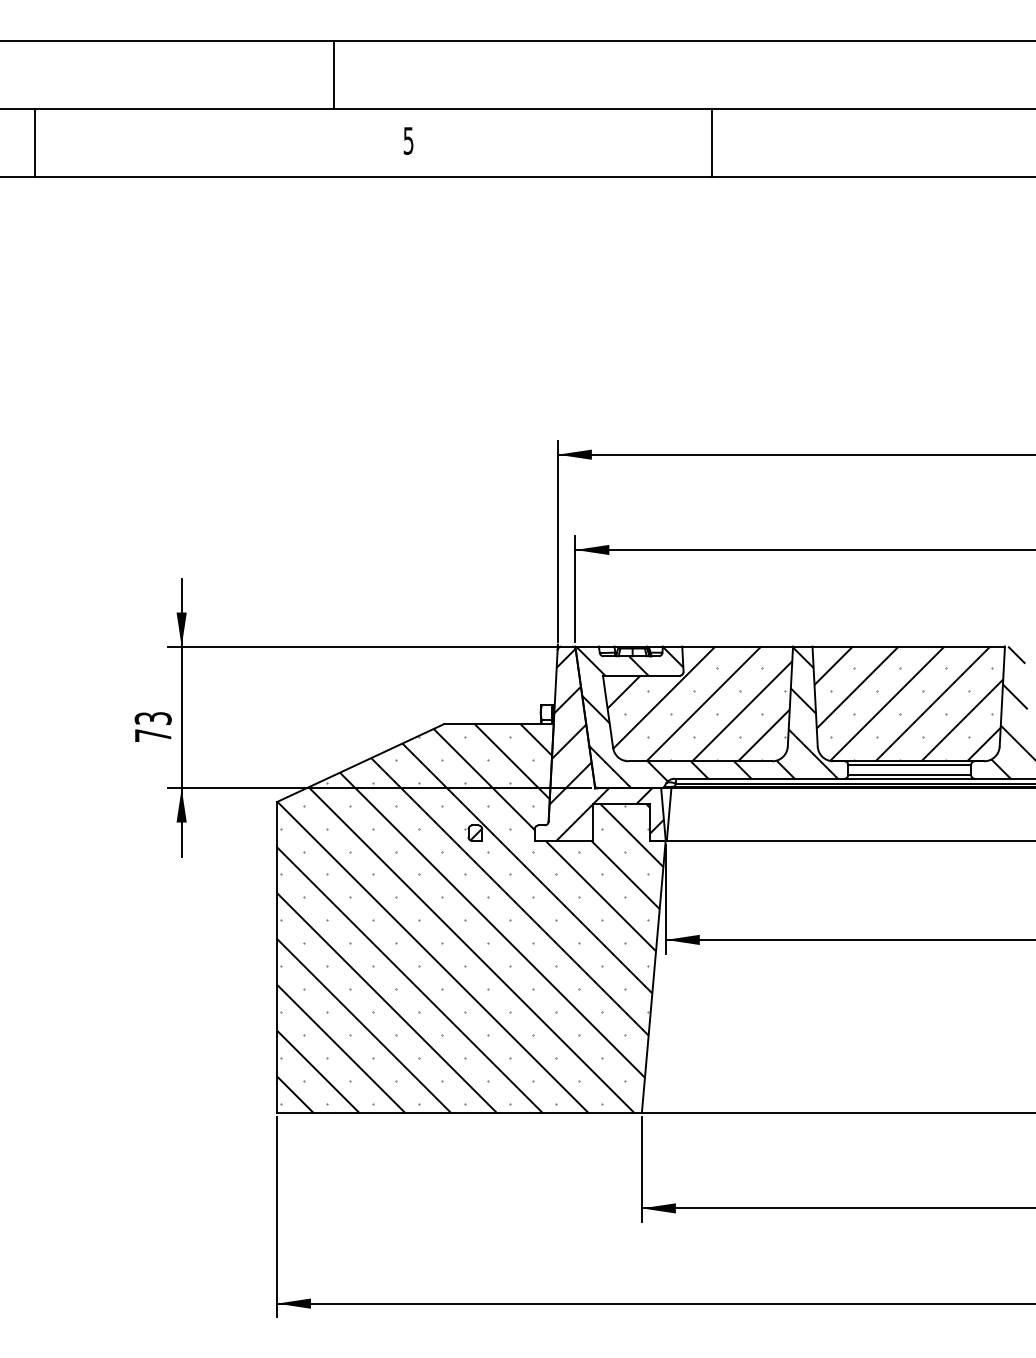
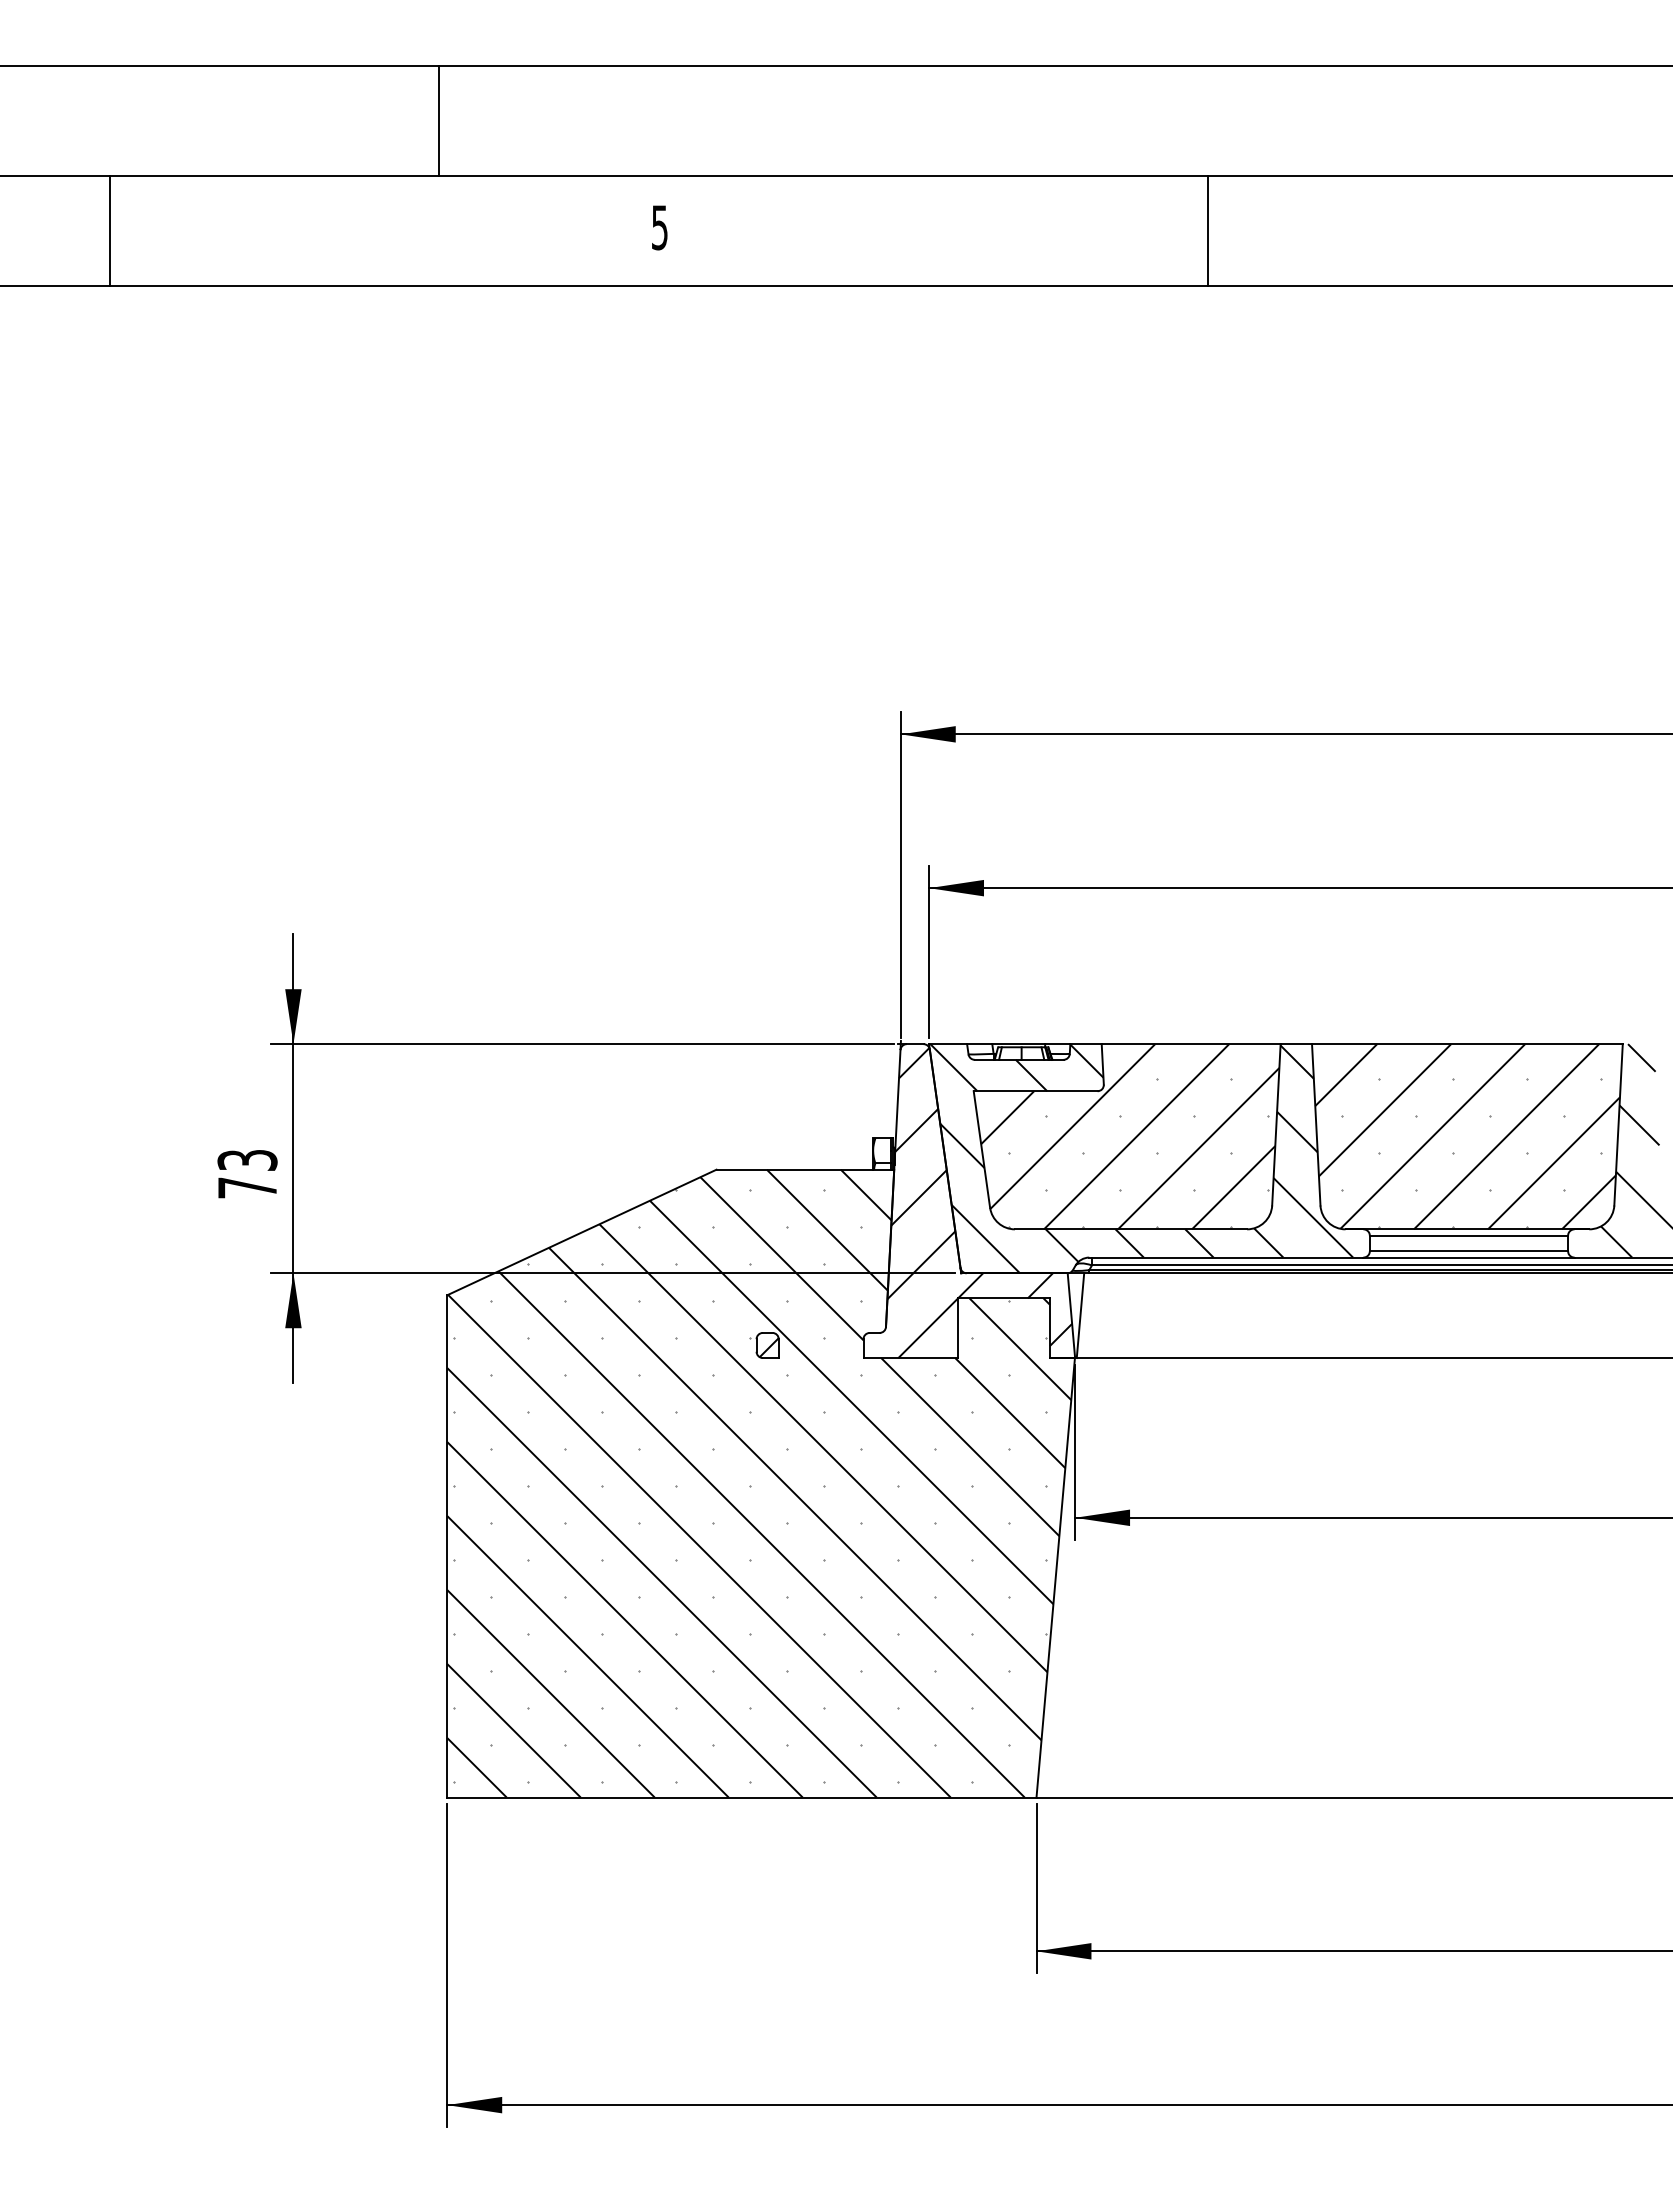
line: (334, 74) -> (440, 120), moved
line: (34, 142) -> (109, 230), moved
line: (712, 142) -> (1208, 230), moved

